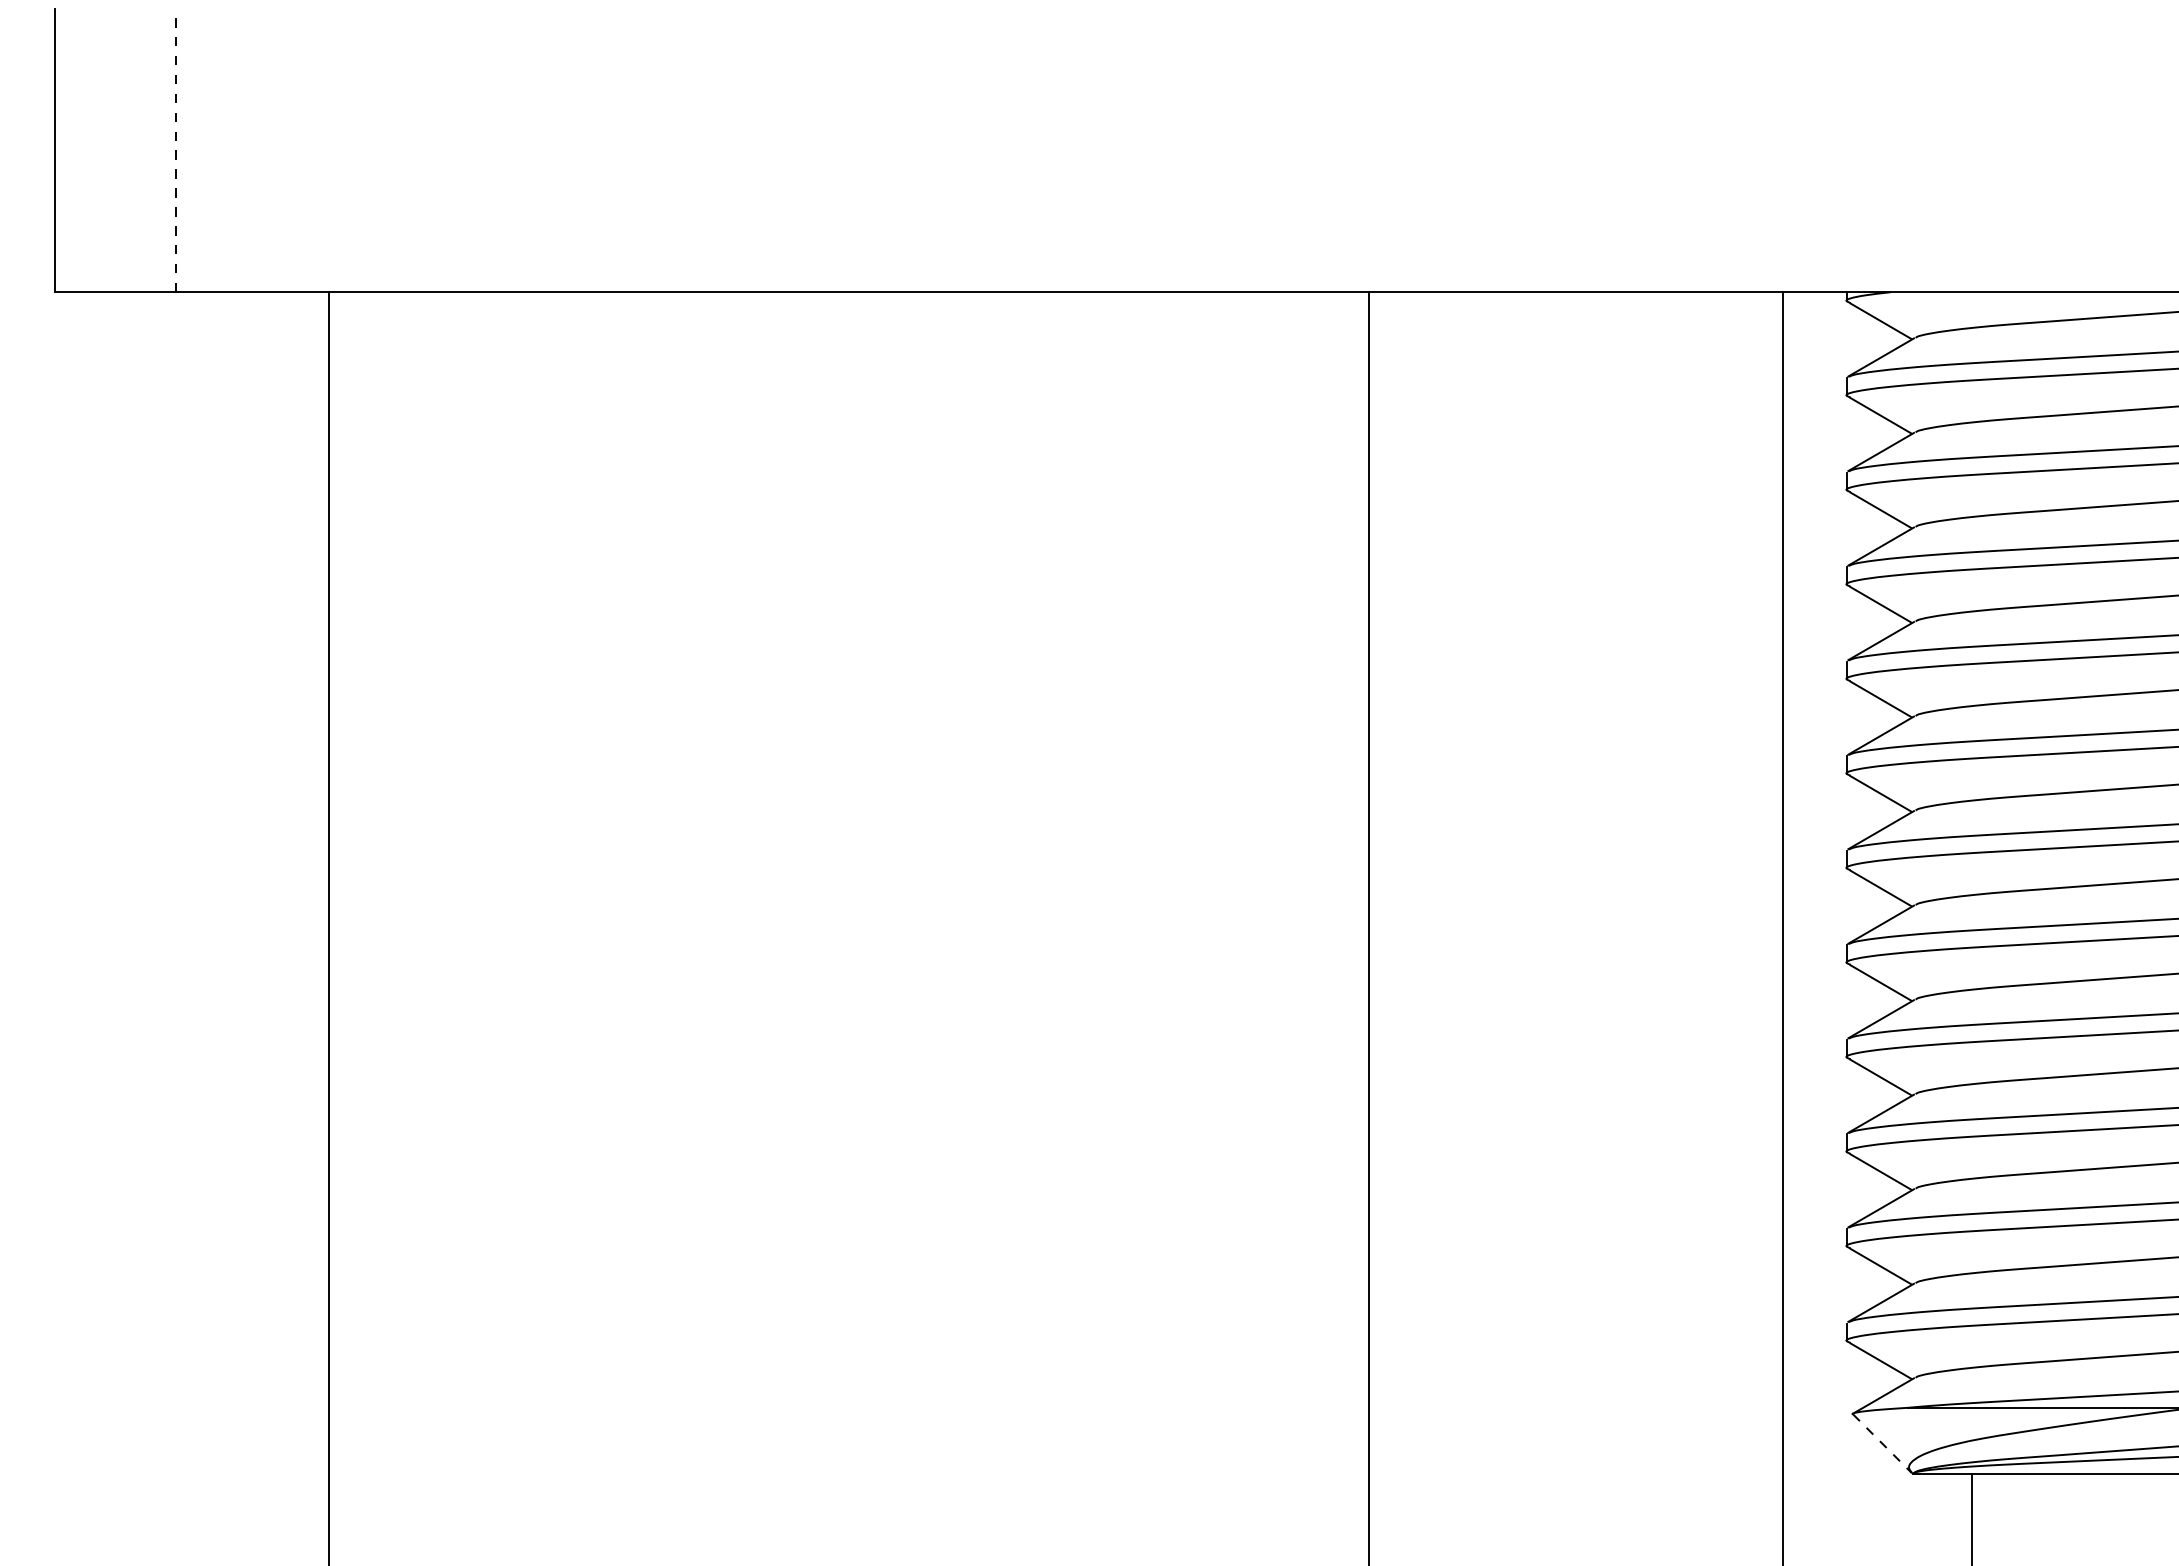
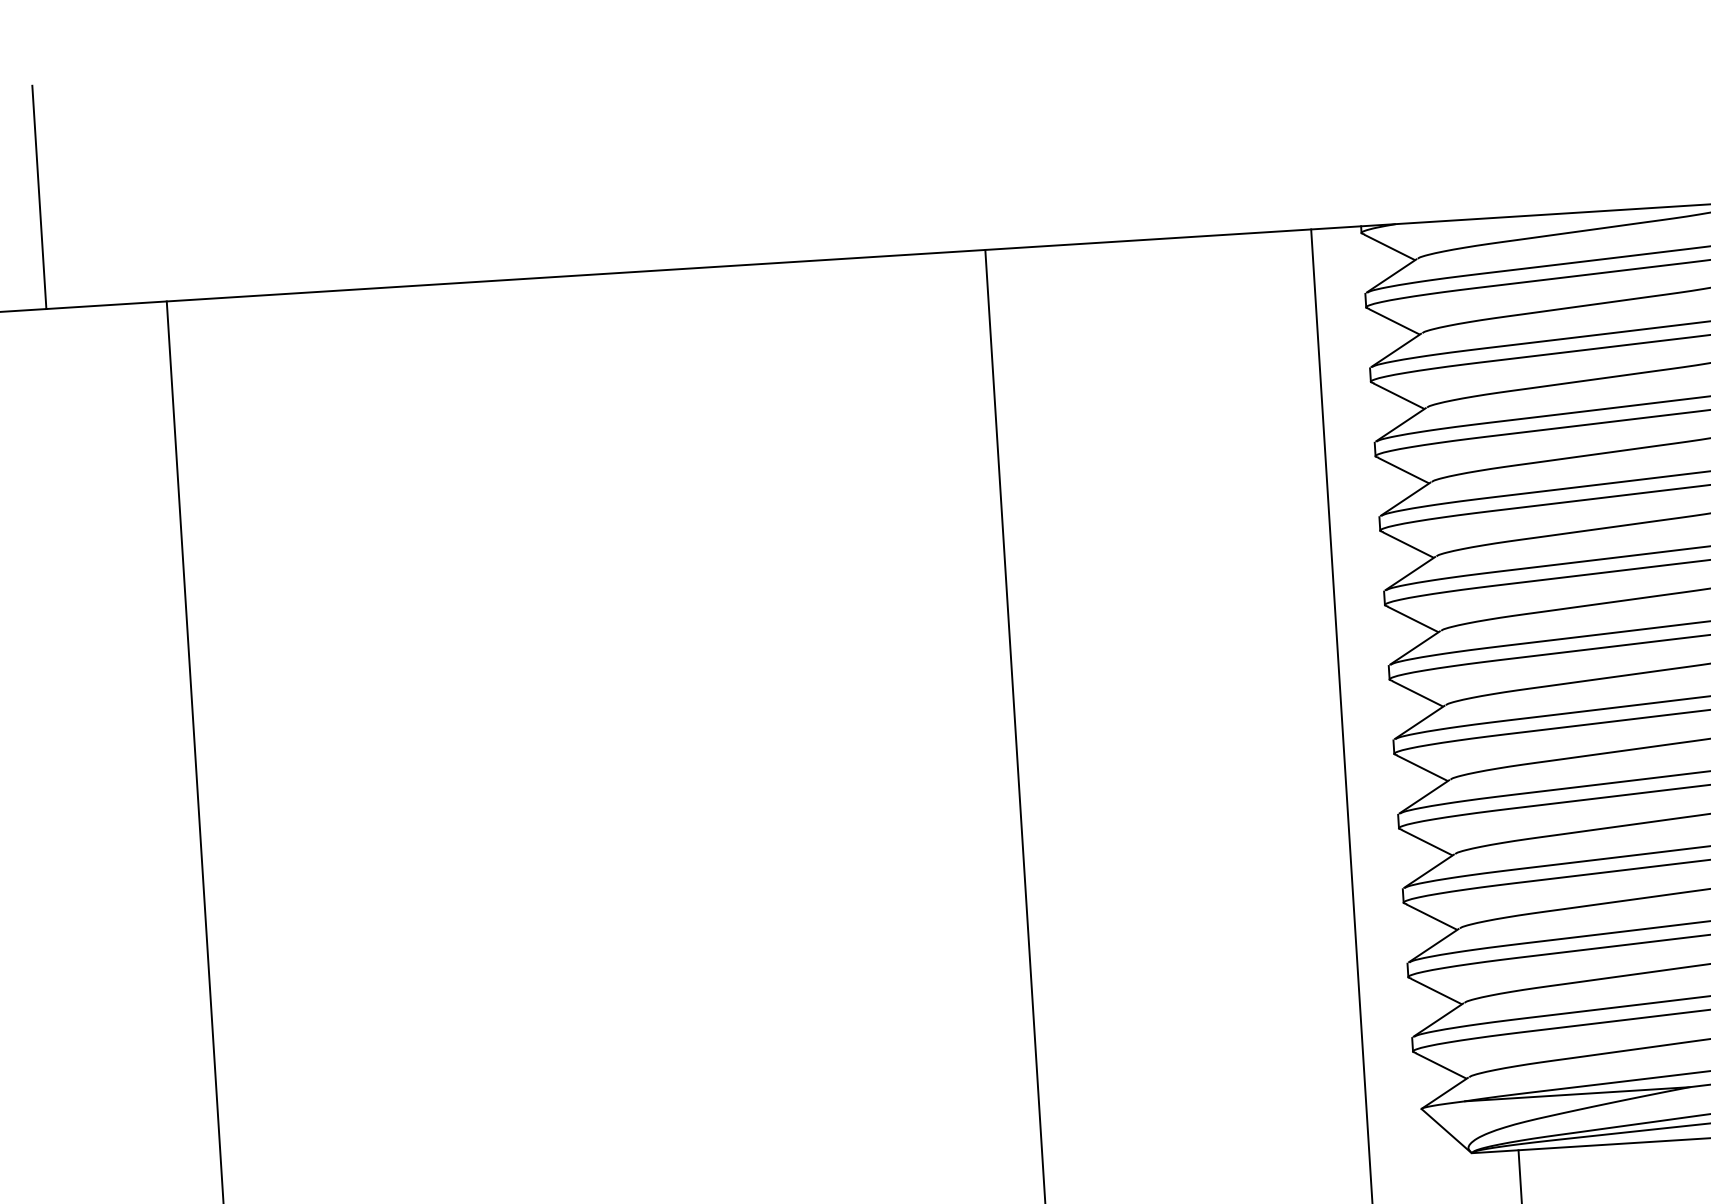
line: (176, 150) -> (39, 197), dashed -> solid
line: (1882, 1443) -> (1446, 1130), dashed -> solid

